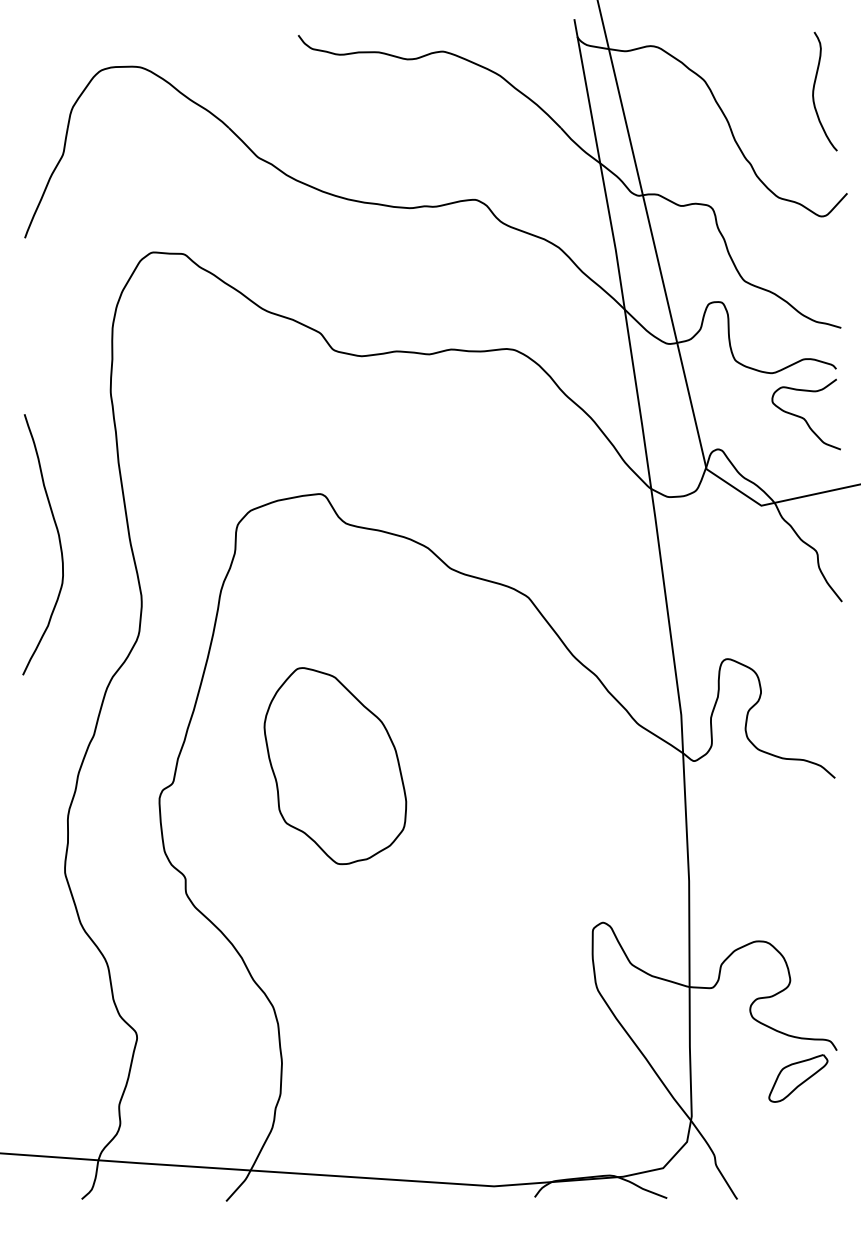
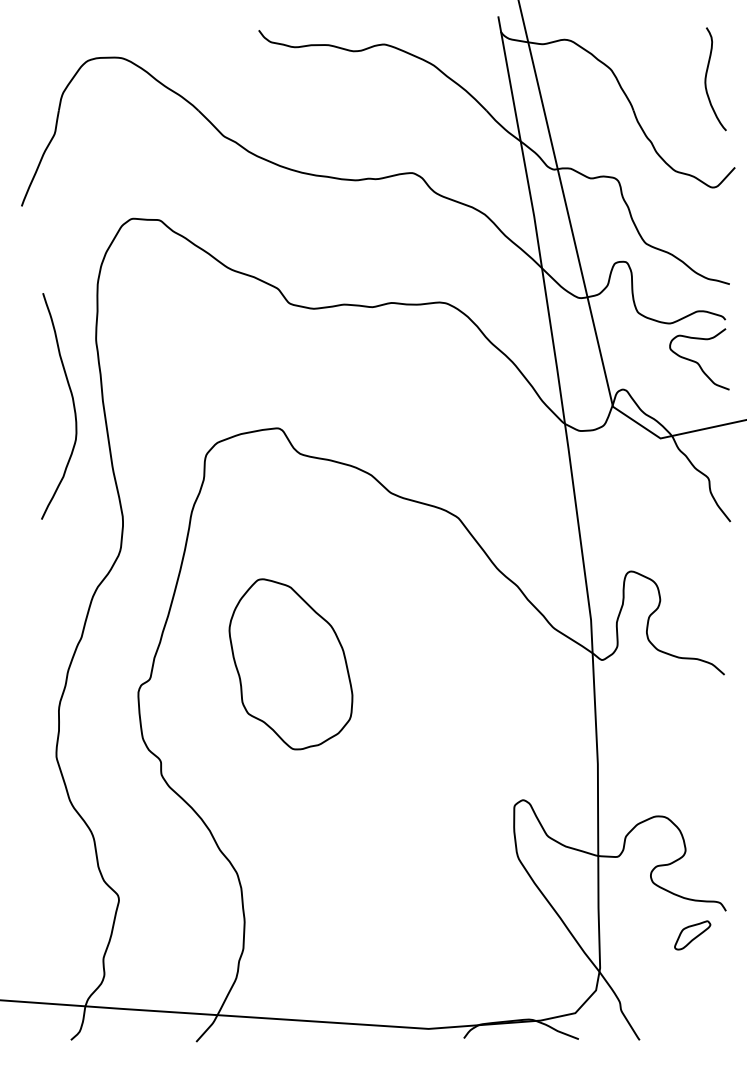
curve: (58, 540) -> (72, 402), moved
part: (798, 1078) -> (692, 935), size x0.7

